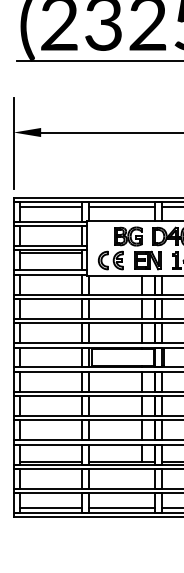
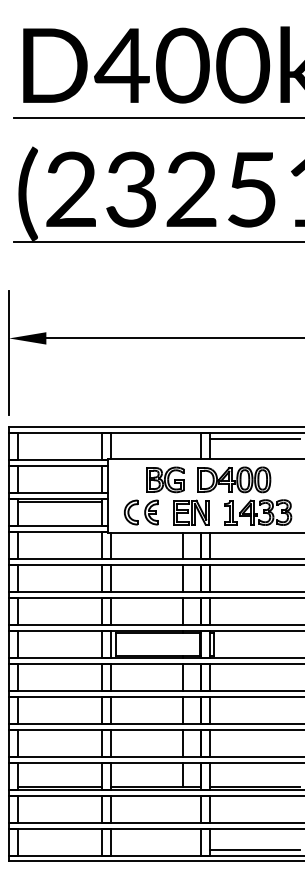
line: (51, 206) -> (60, 439), removed
line: (122, 206) -> (156, 439), removed
line: (51, 508) -> (60, 849), removed
line: (122, 508) -> (156, 849), removed

